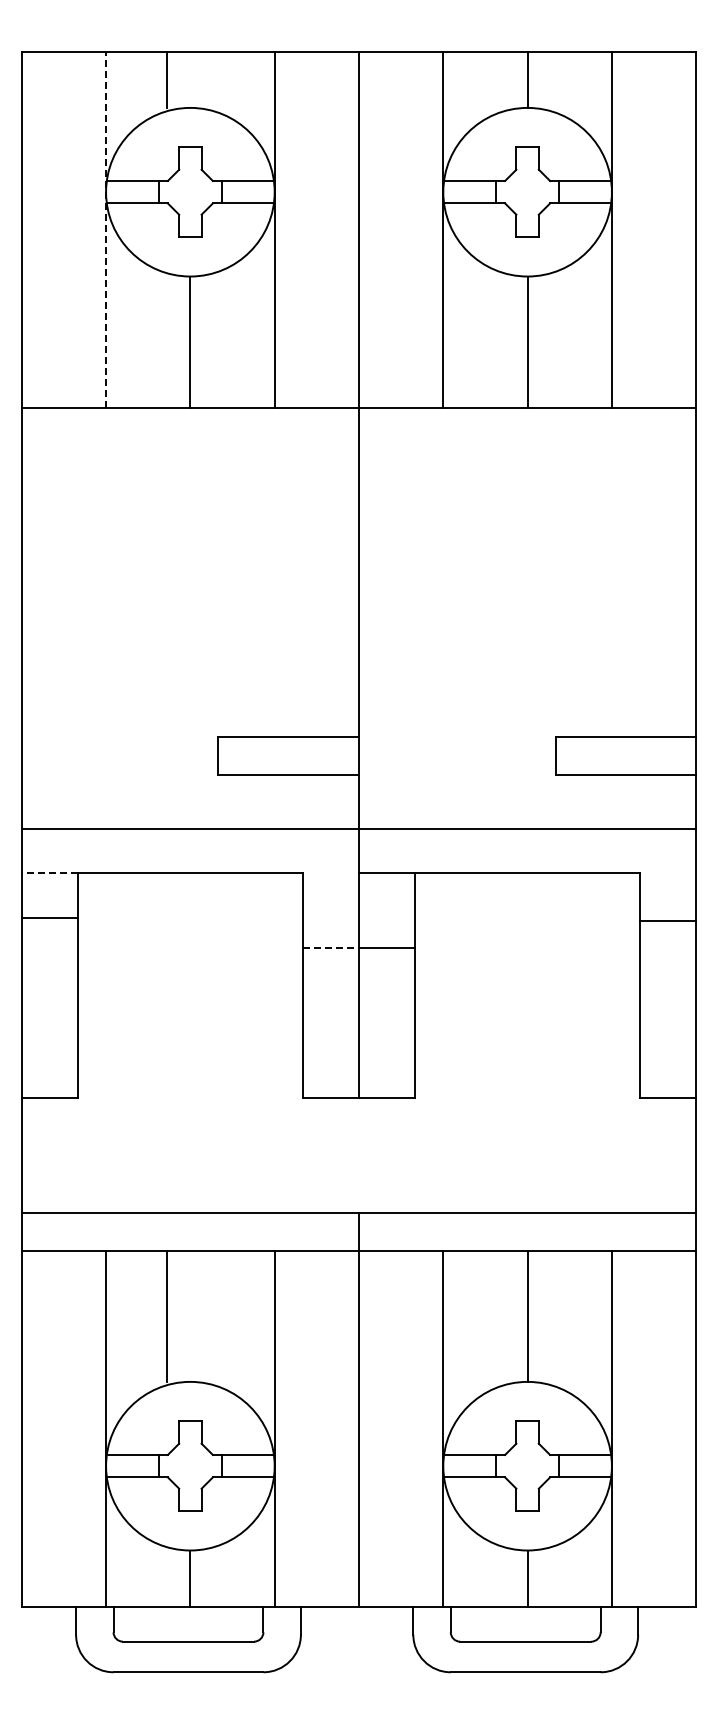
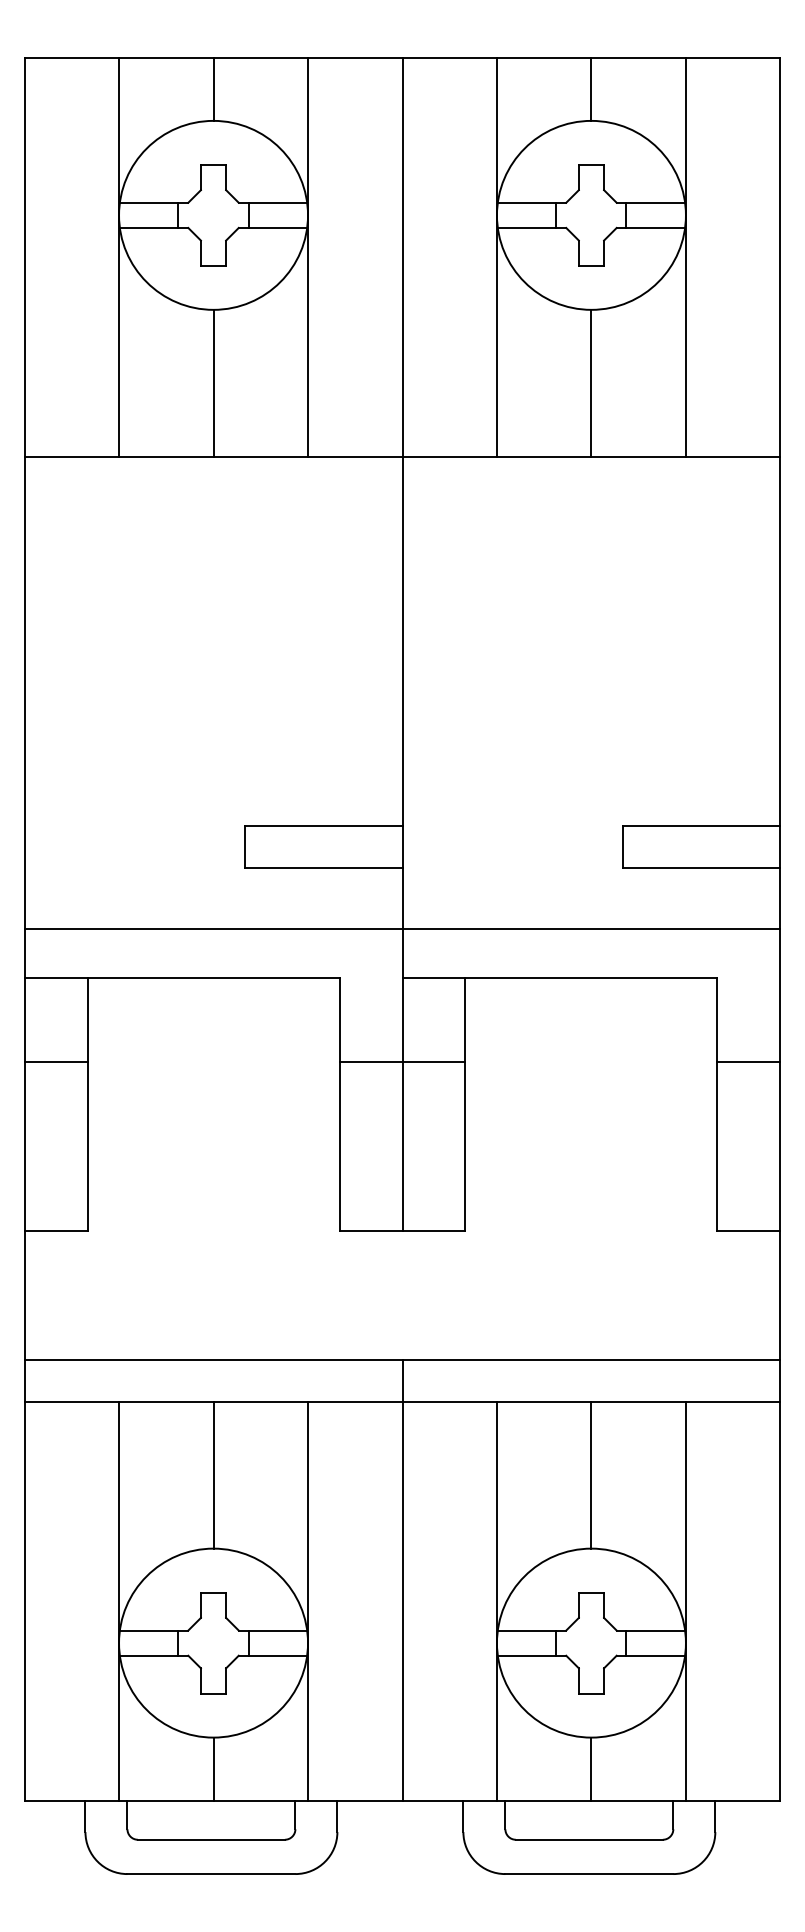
line: (167, 79) -> (213, 89), moved
line: (106, 229) -> (119, 257), dashed -> solid
line: (49, 872) -> (55, 977), dashed -> solid
line: (49, 917) -> (55, 1061), moved
line: (668, 920) -> (749, 1061), moved
line: (331, 947) -> (371, 1061), dashed -> solid
line: (167, 1315) -> (213, 1474), moved

